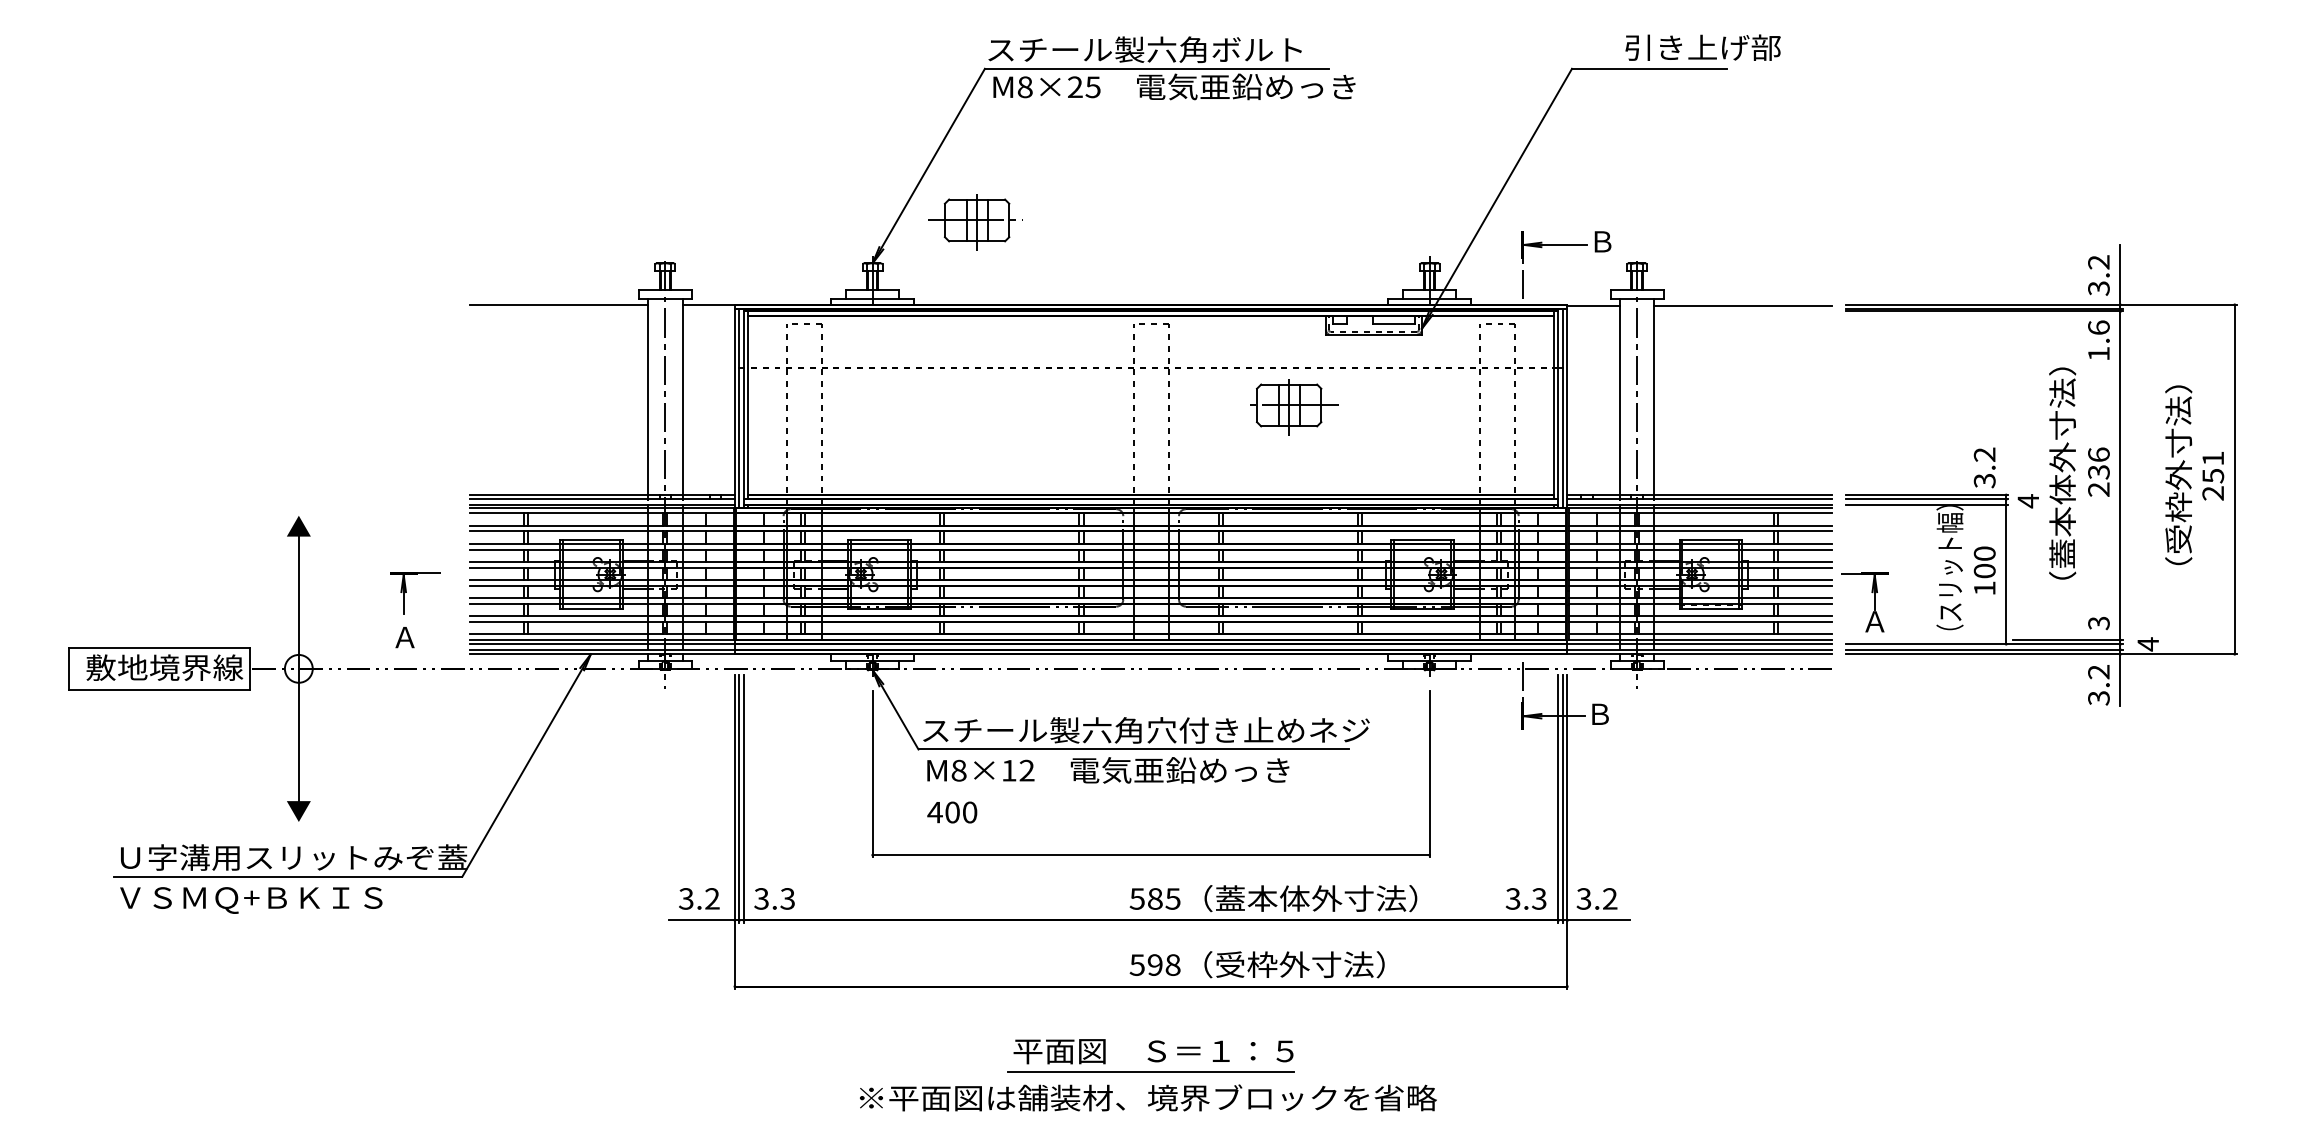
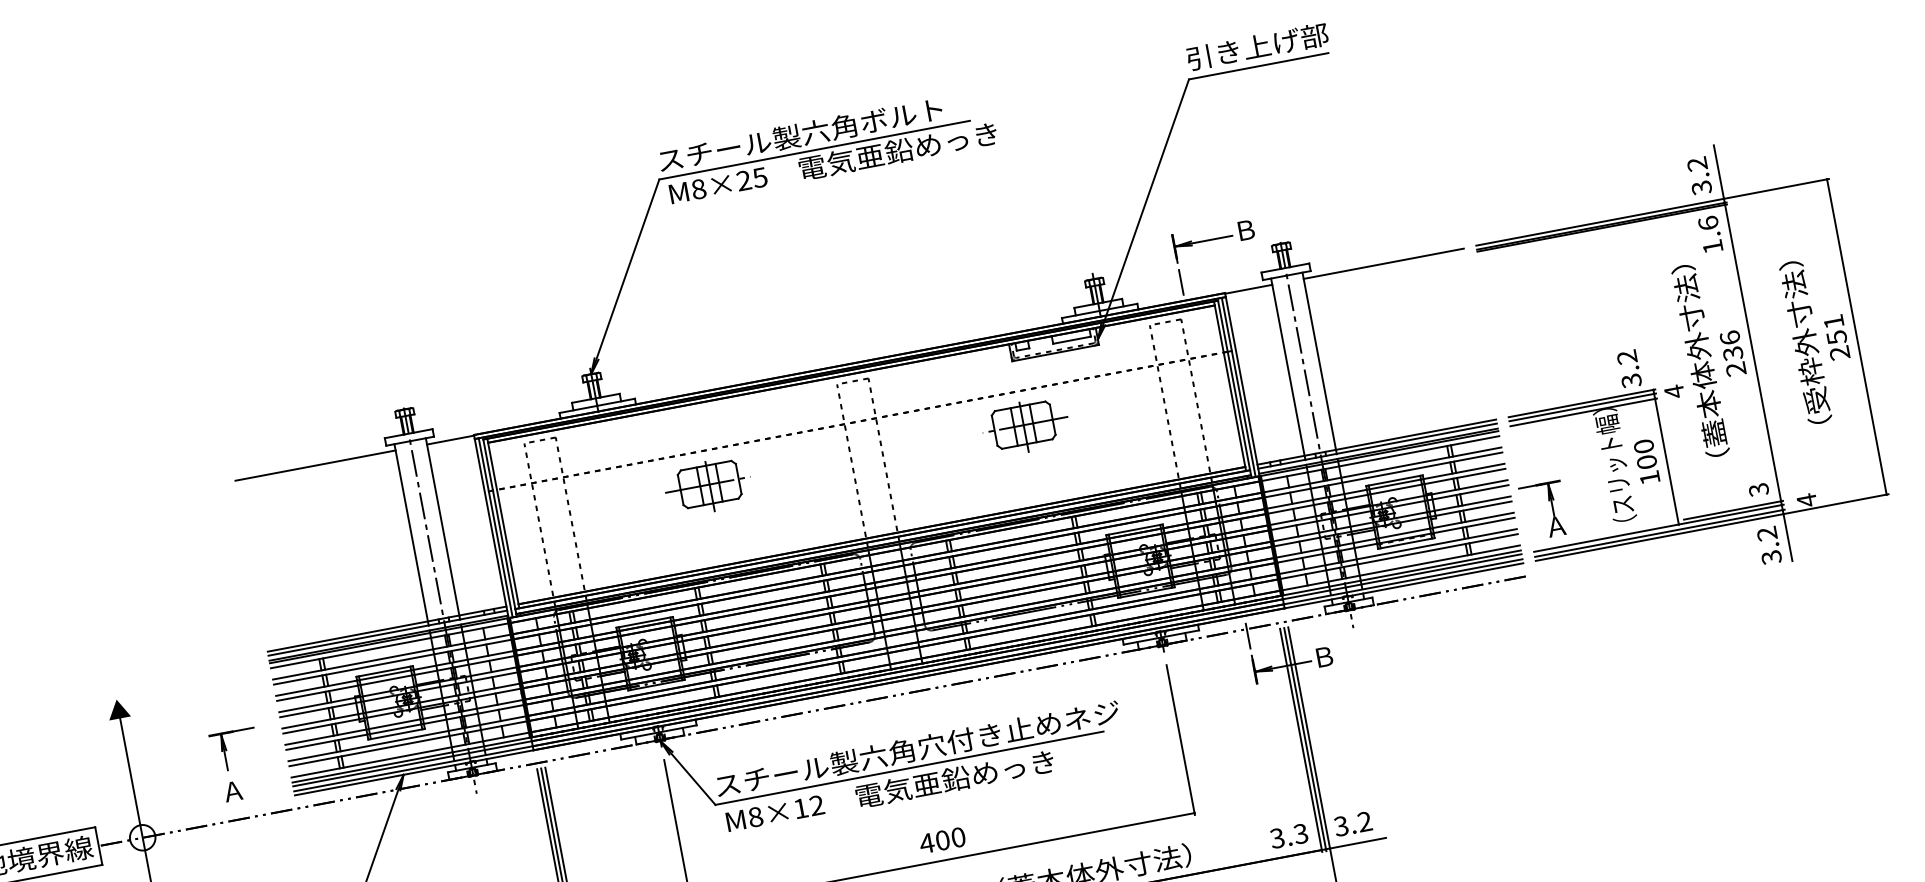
text: (1702, 47) -> (1257, 46), moved
part: (975, 222) -> (708, 486), moved
part: (1294, 407) -> (1028, 426), moved
text: (952, 812) -> (942, 840), moved

